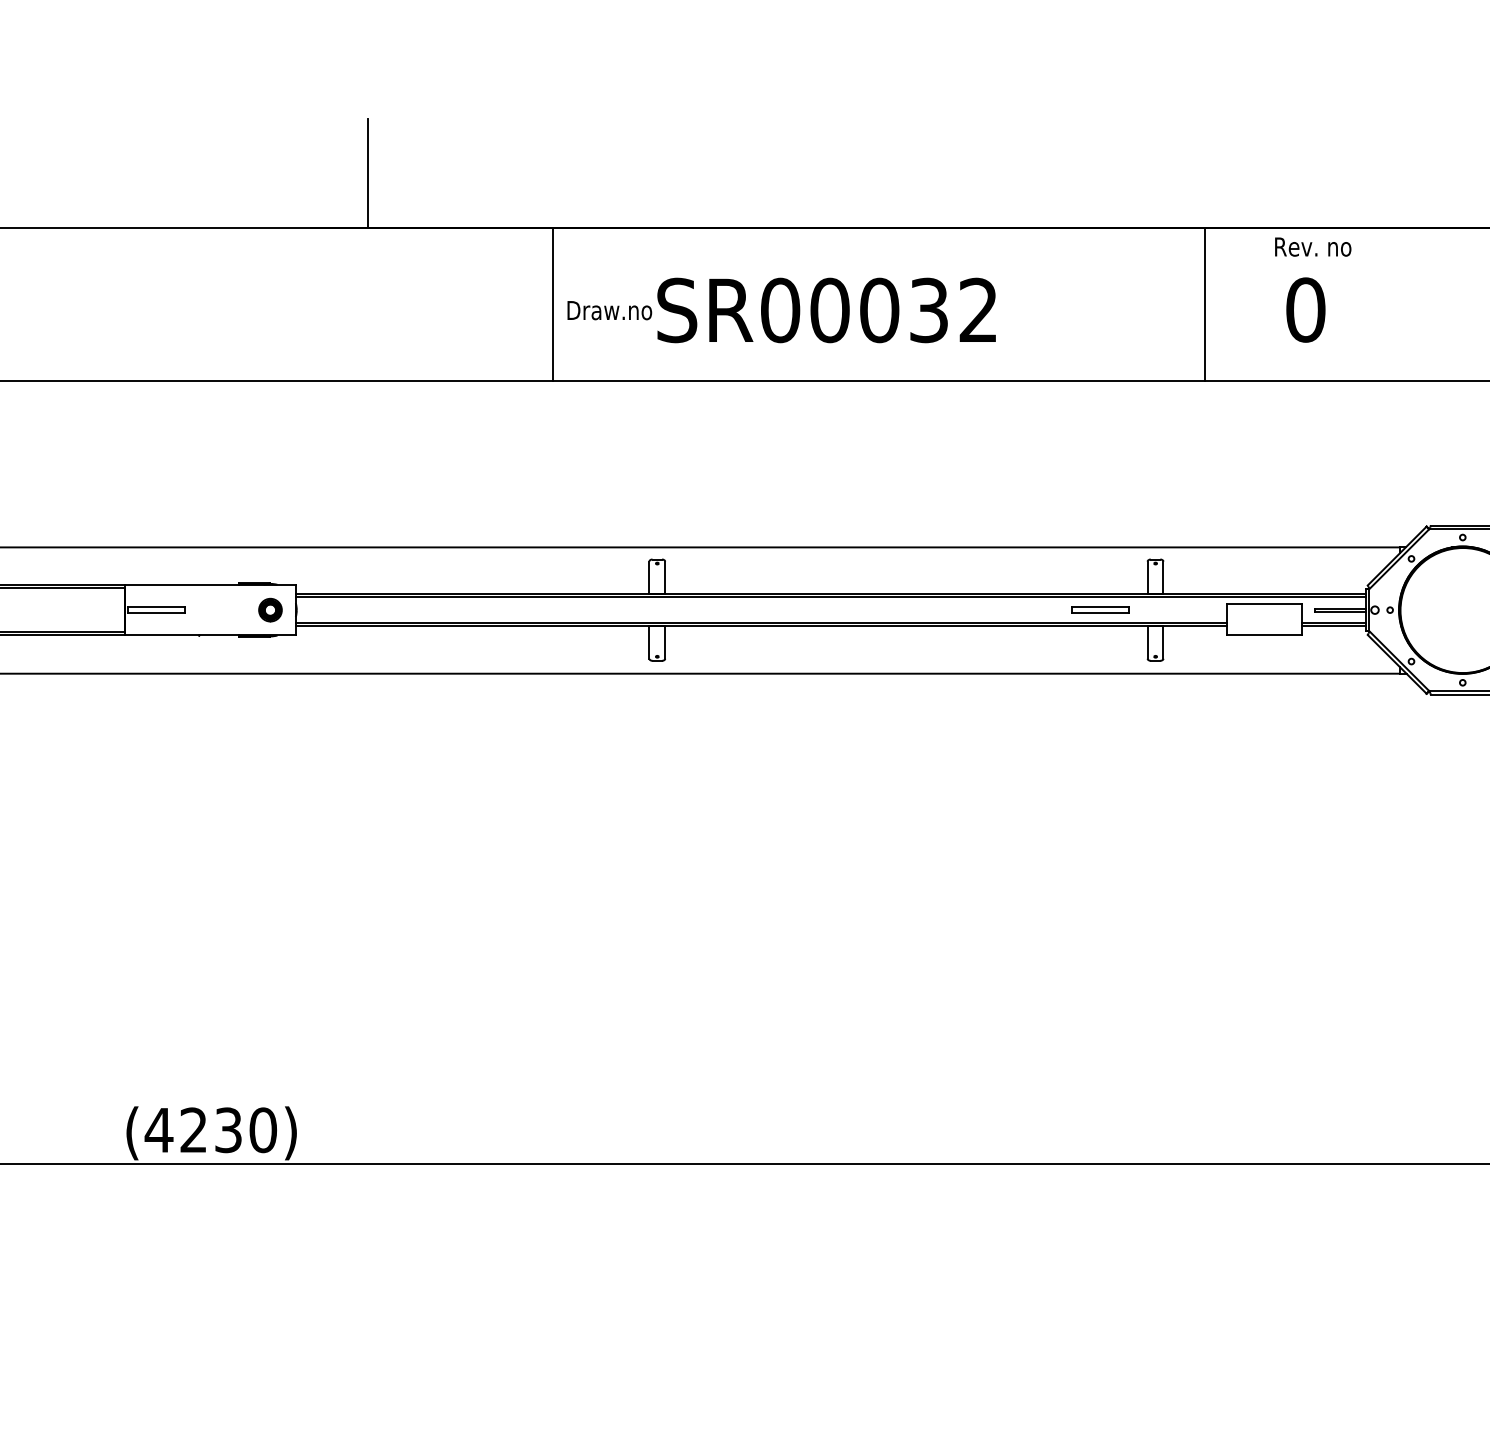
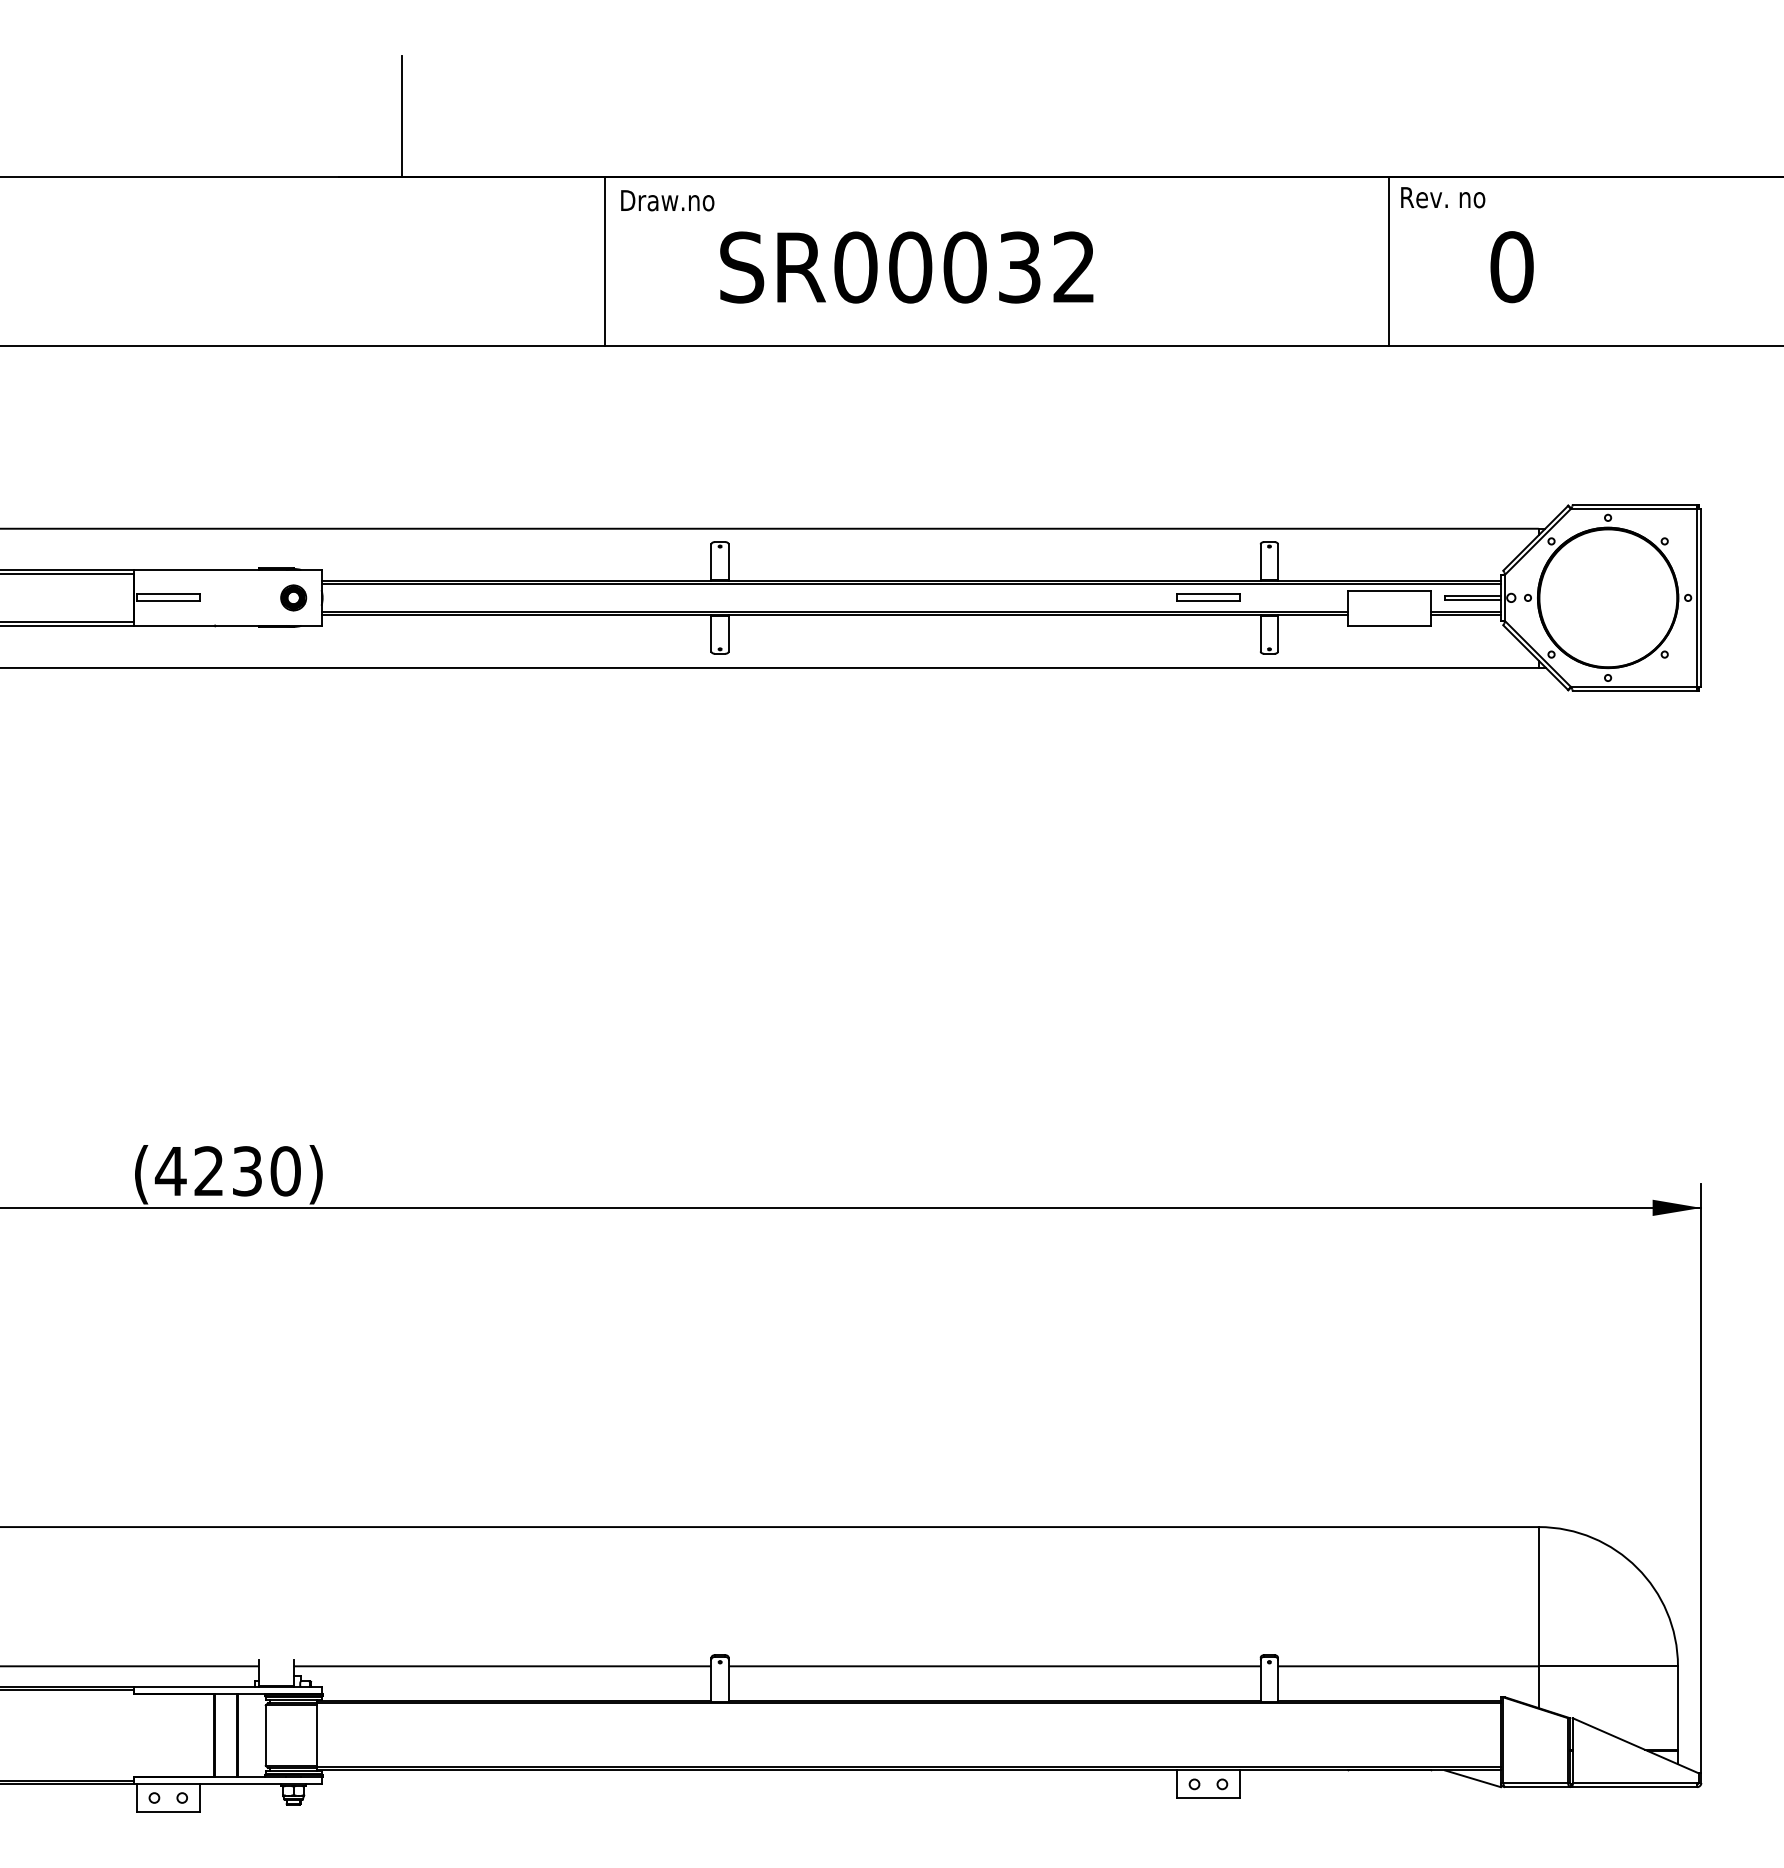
line: (1204, 304) -> (1388, 260), moved
text: (609, 310) -> (667, 200), moved
text: (1305, 310) -> (1511, 267), moved

